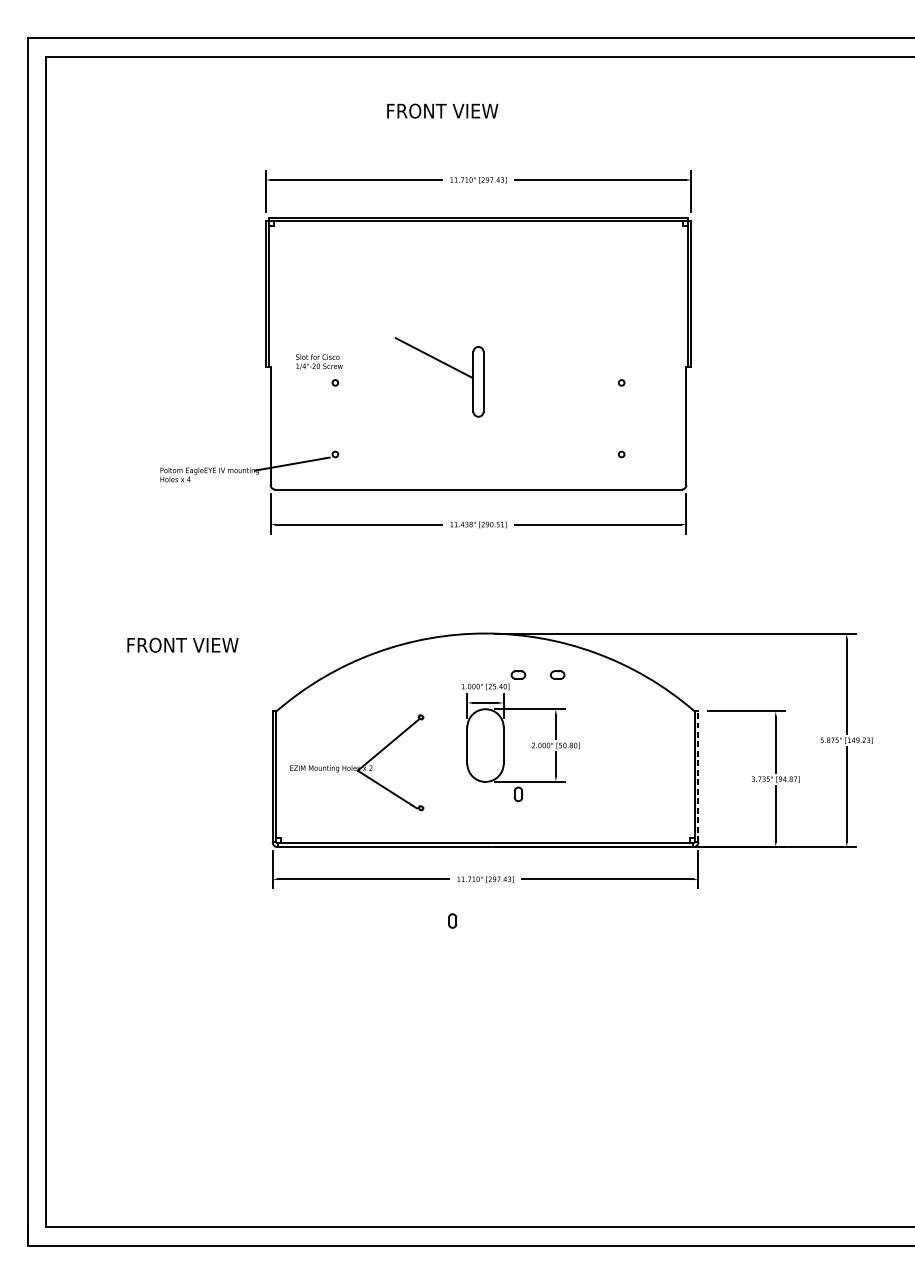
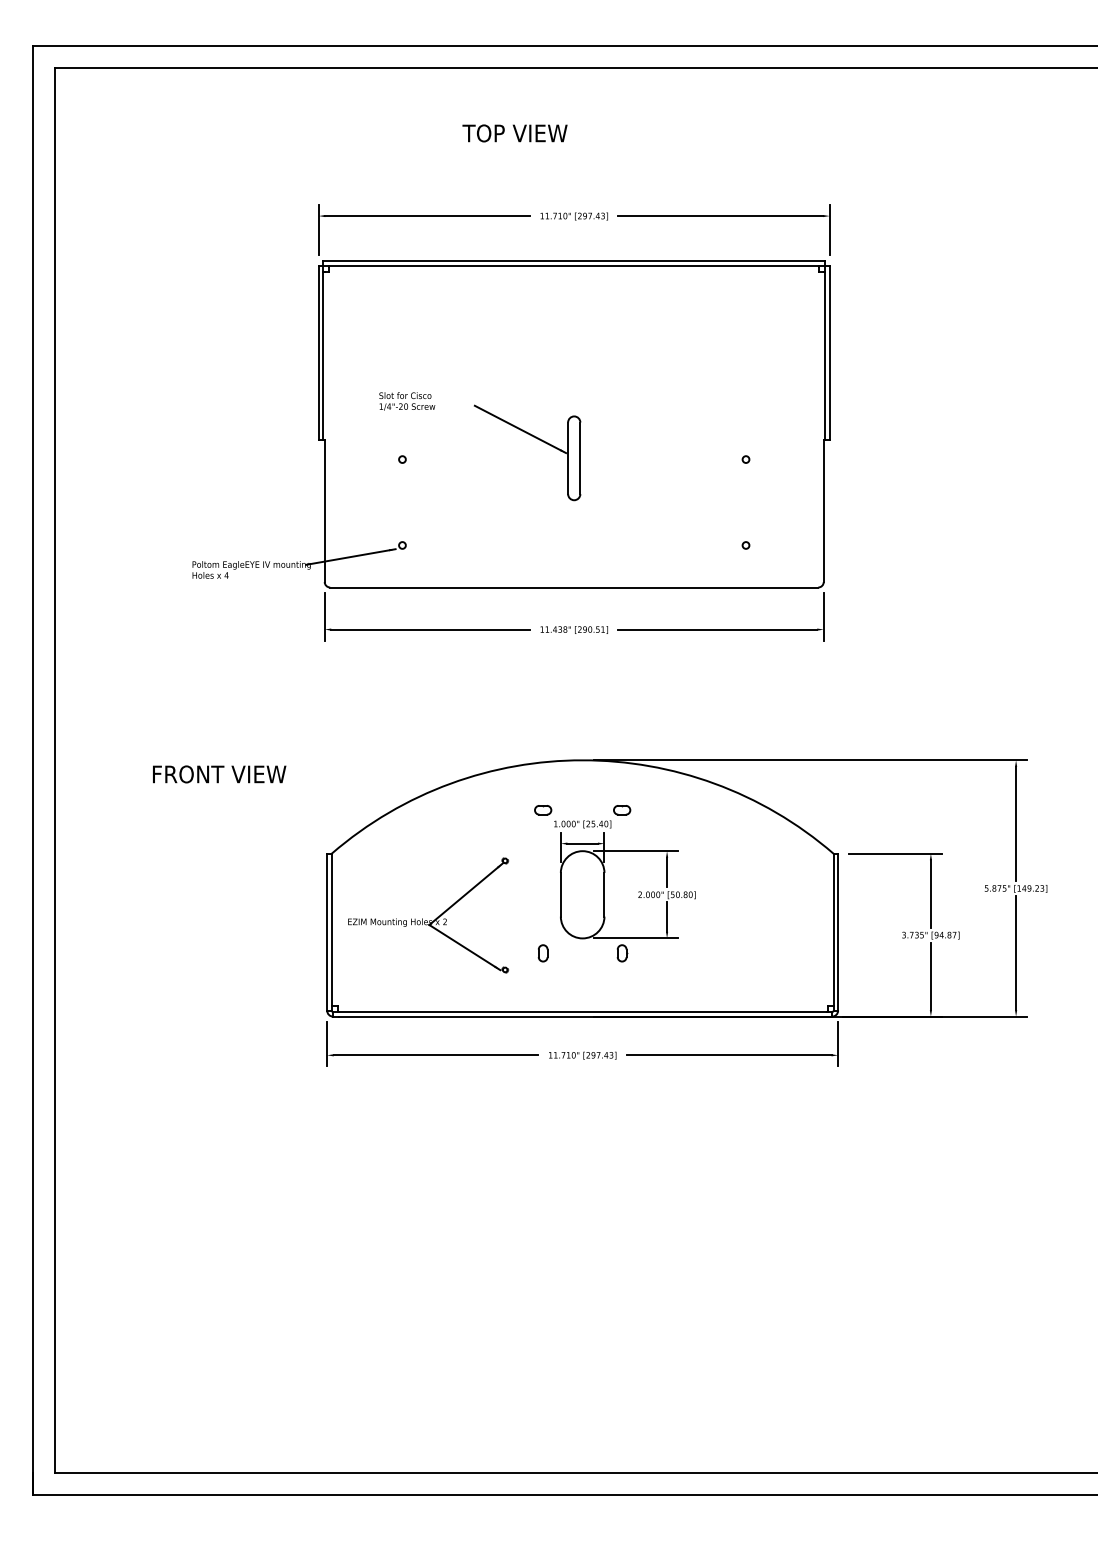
text: (441, 111) -> (529, 133), FRONT VIEW -> TOP VIEW
text: (319, 362) -> (407, 401), moved
part: (557, 675) -> (543, 810), moved
line: (698, 776) -> (838, 931), dashed -> solid
part: (452, 921) -> (542, 953), moved

